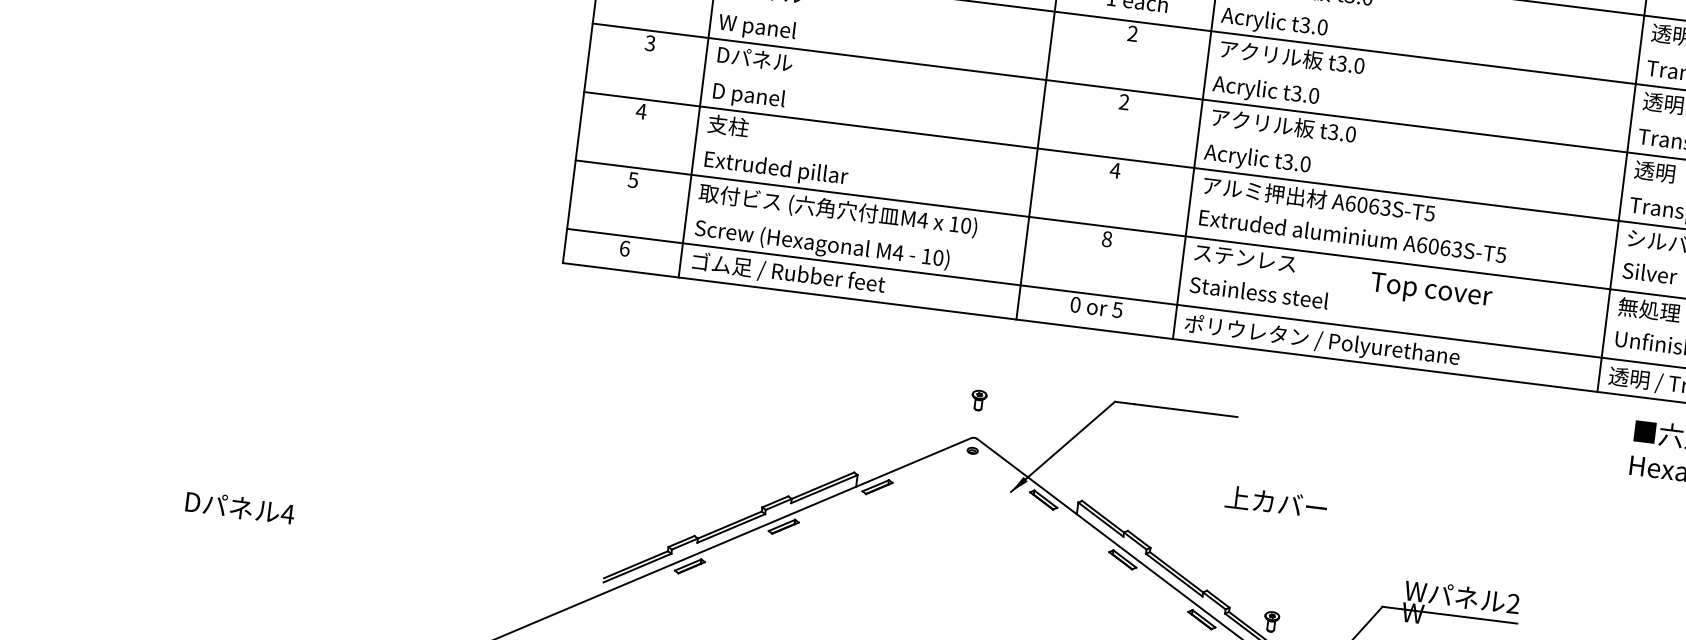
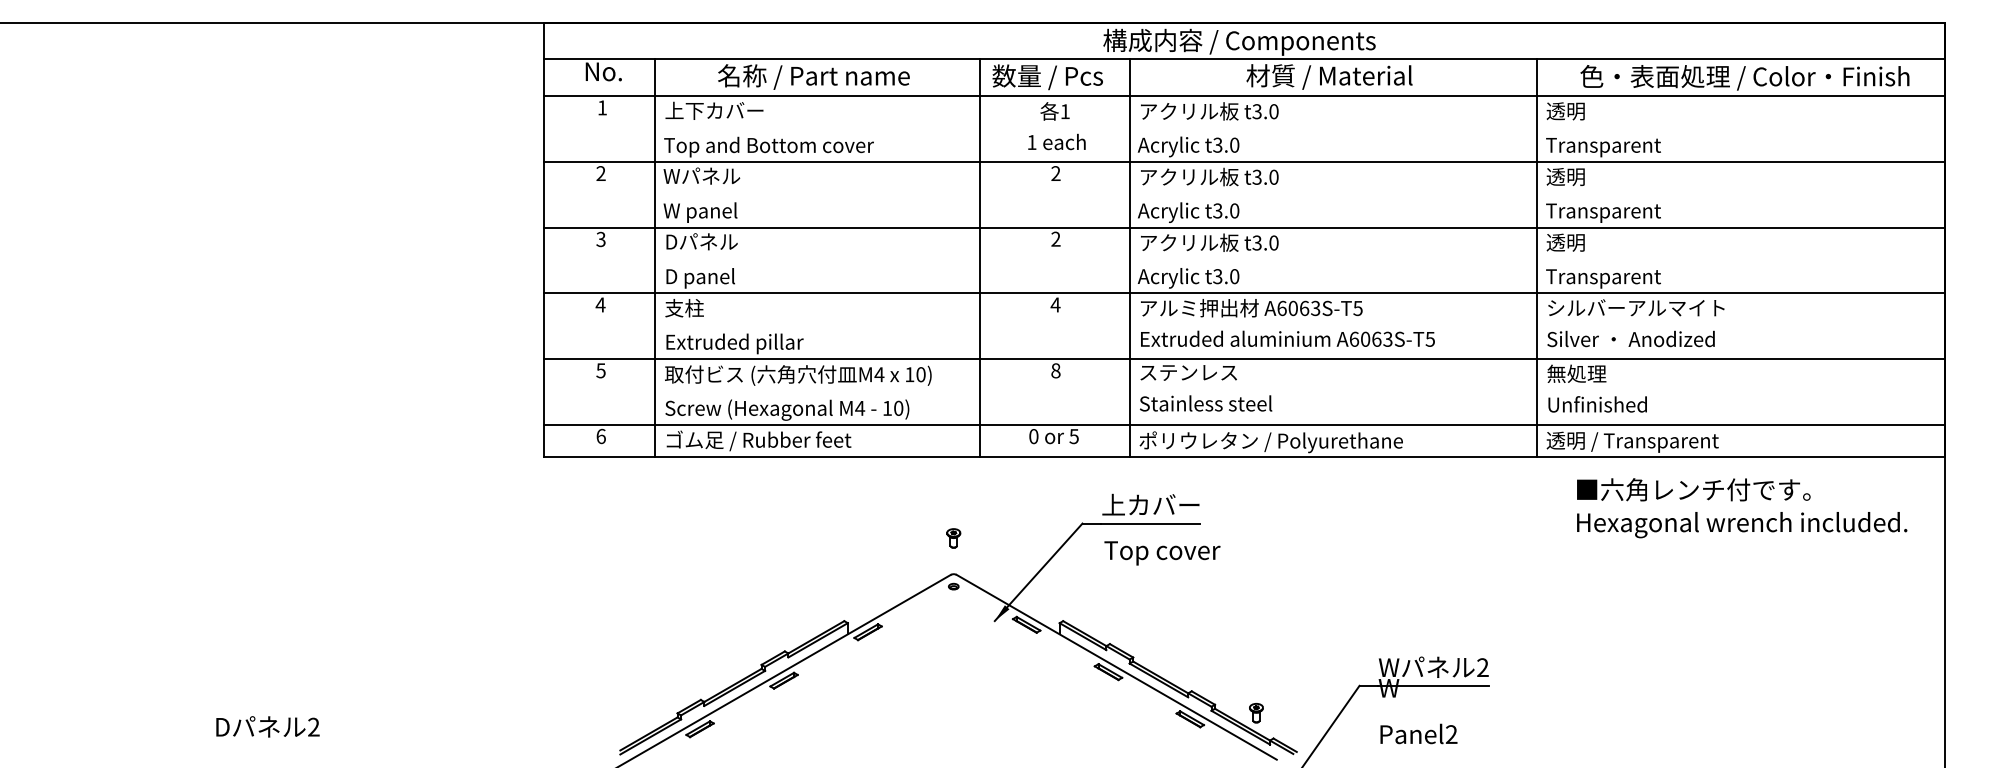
text: (1431, 291) -> (1162, 553), moved
text: (1275, 502) -> (1150, 504), moved
text: (287, 513) -> (313, 726), 4 -> 2

